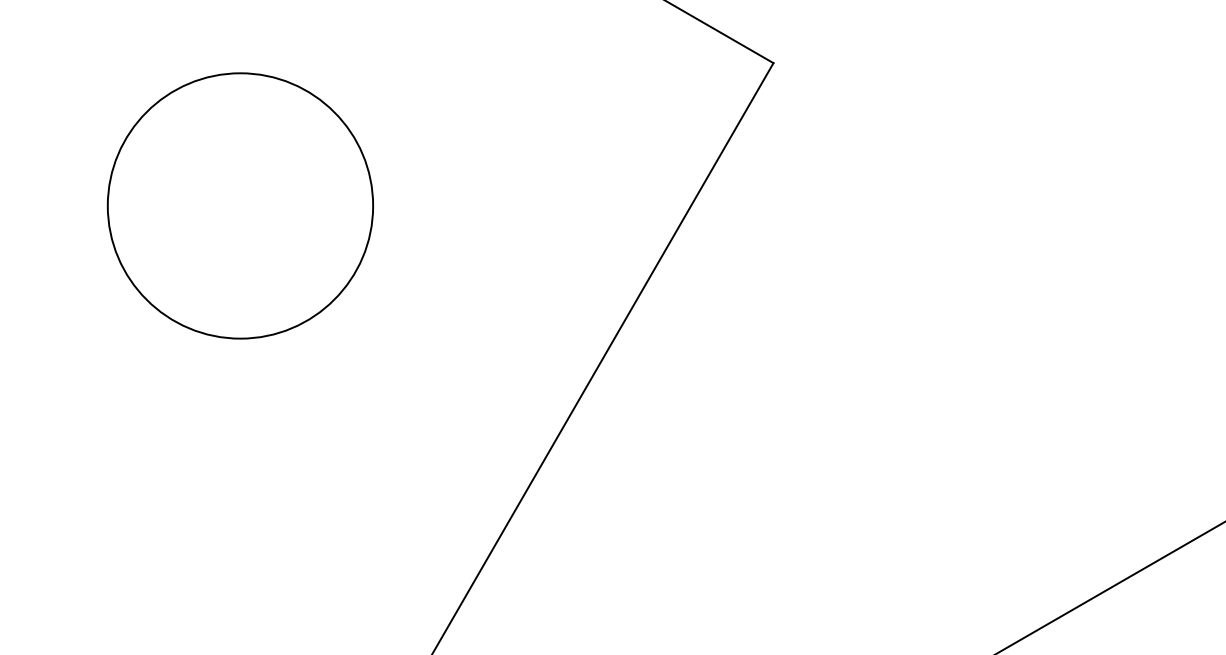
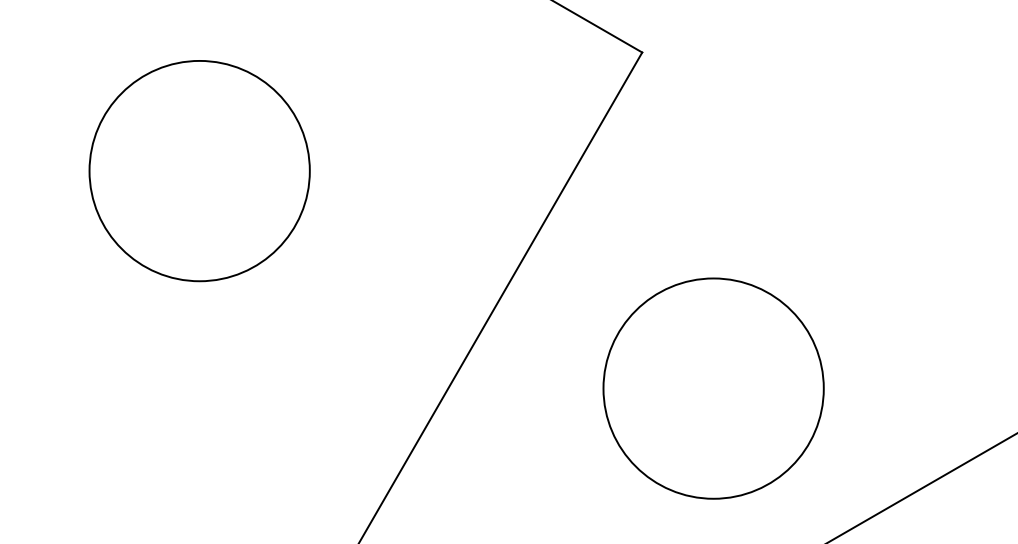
circle: (858, 467) -> (712, 388), added

